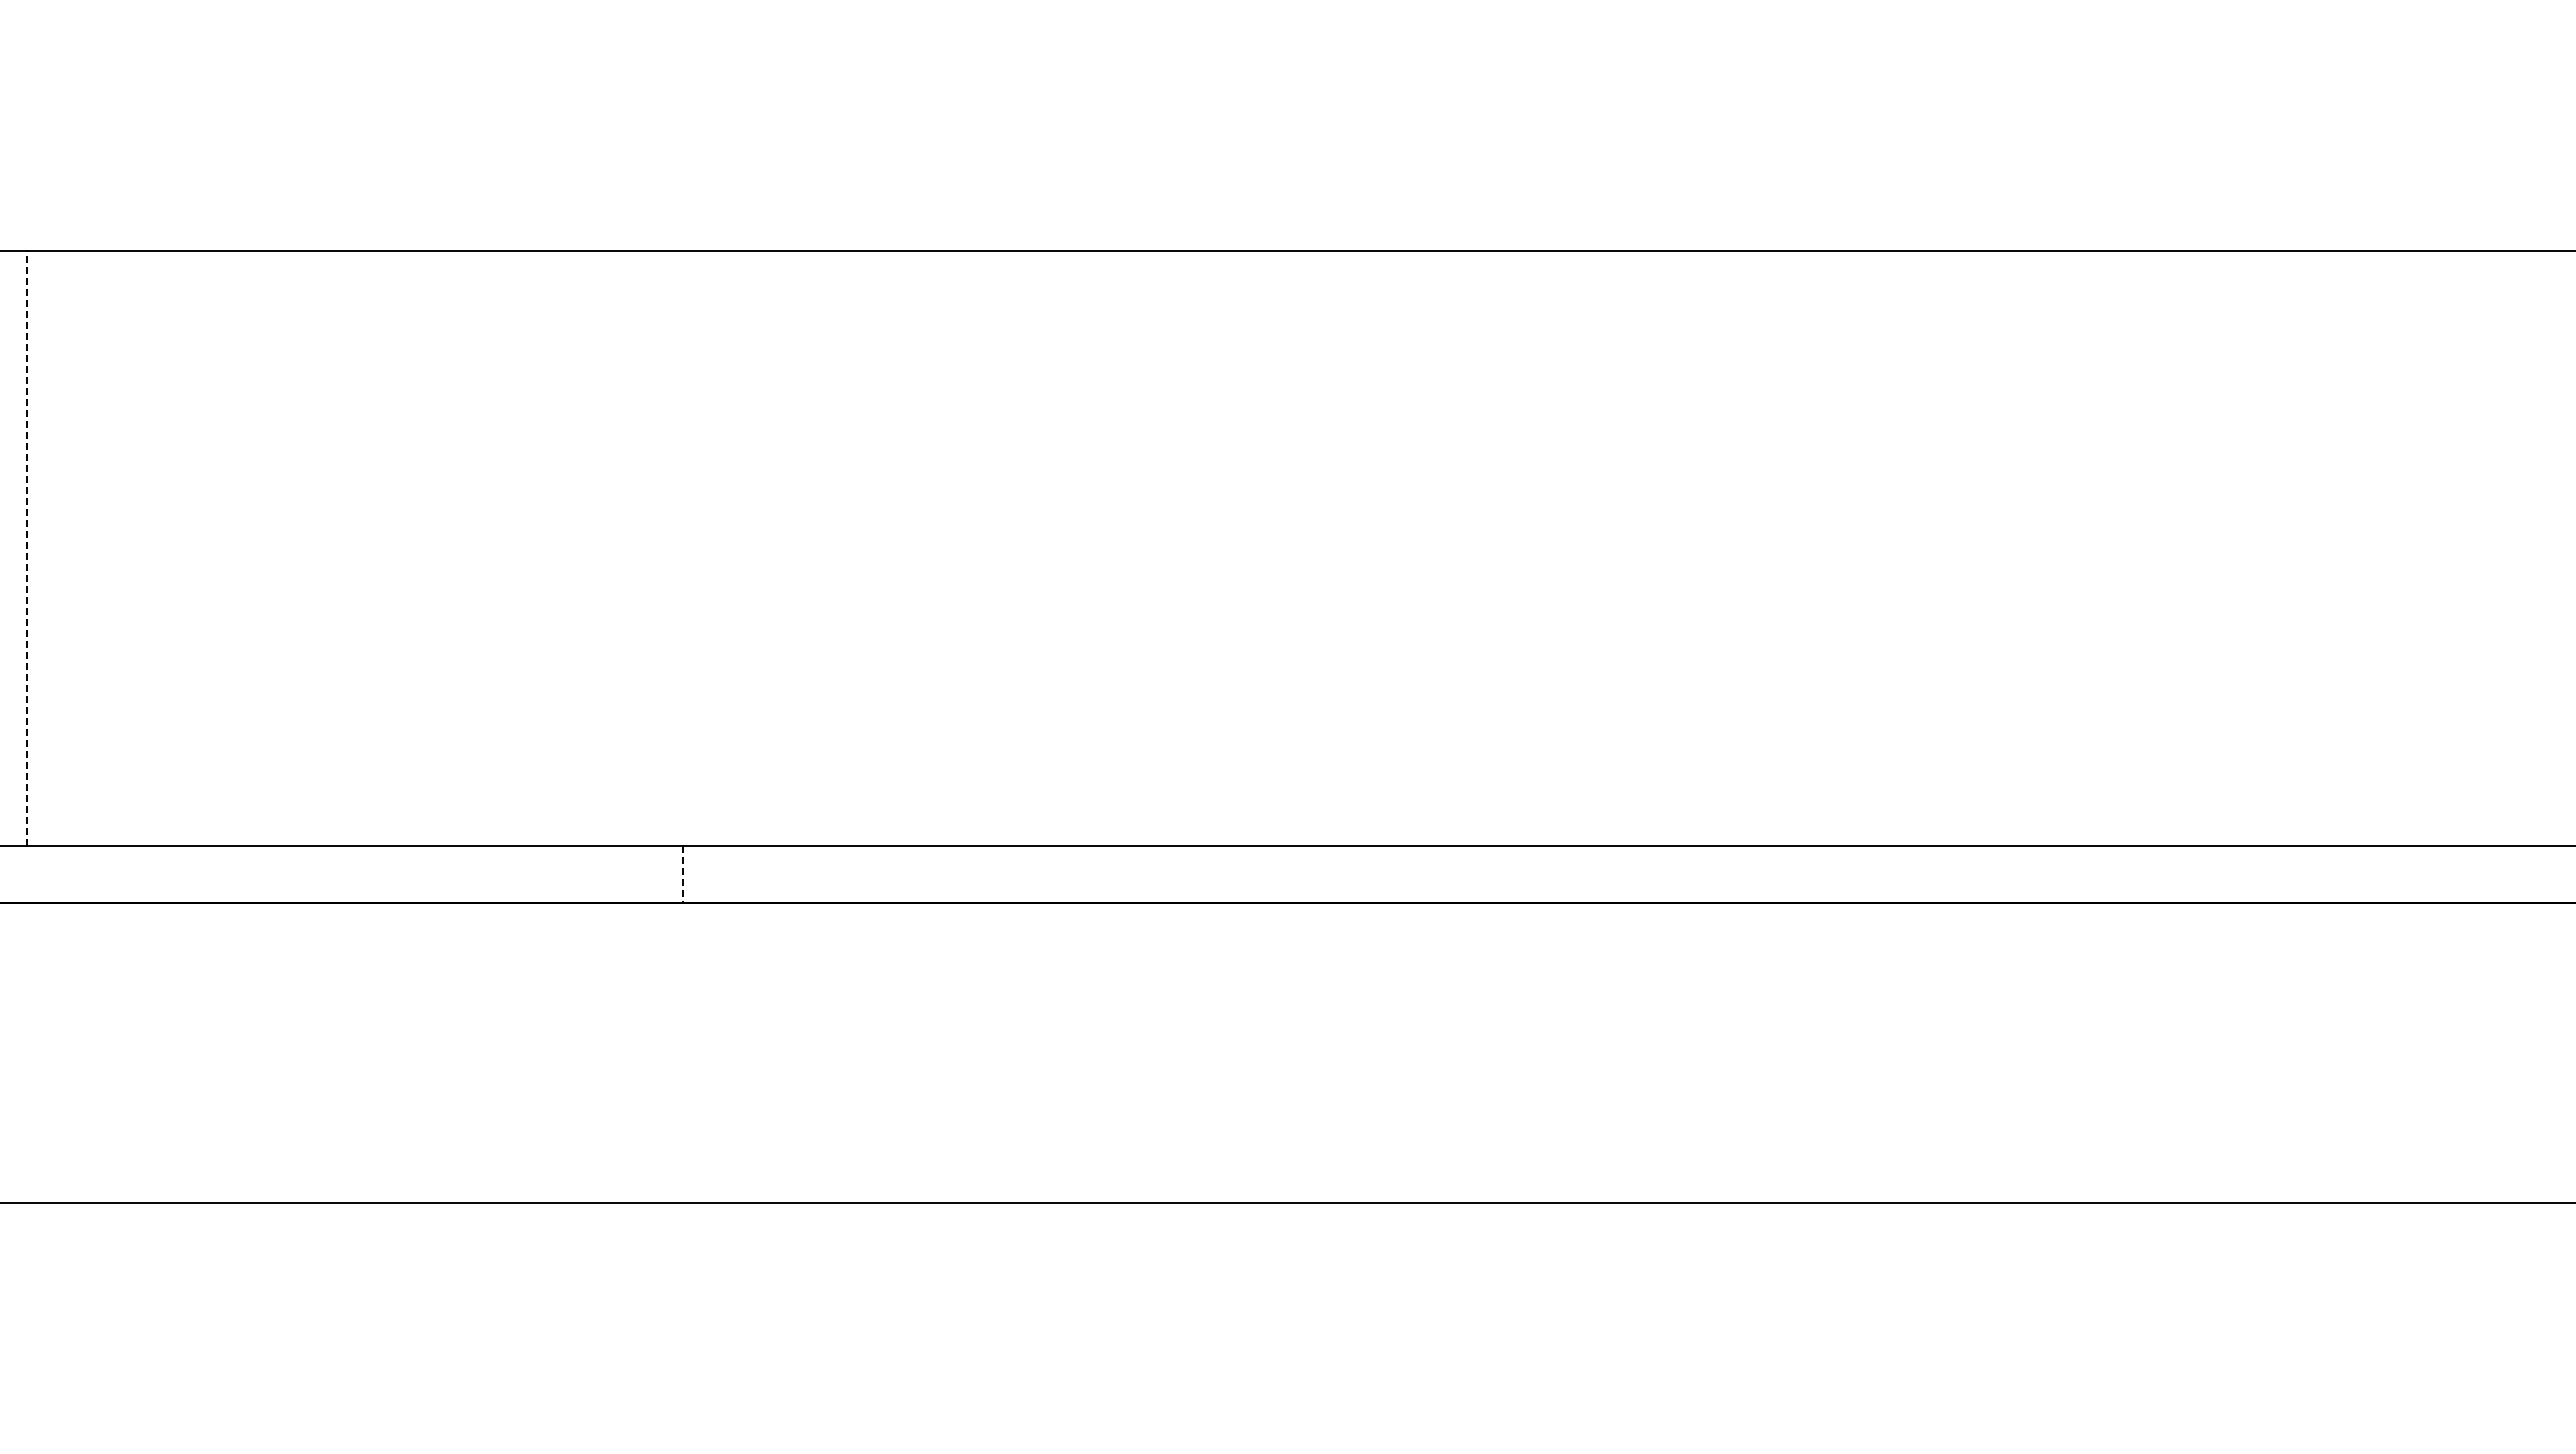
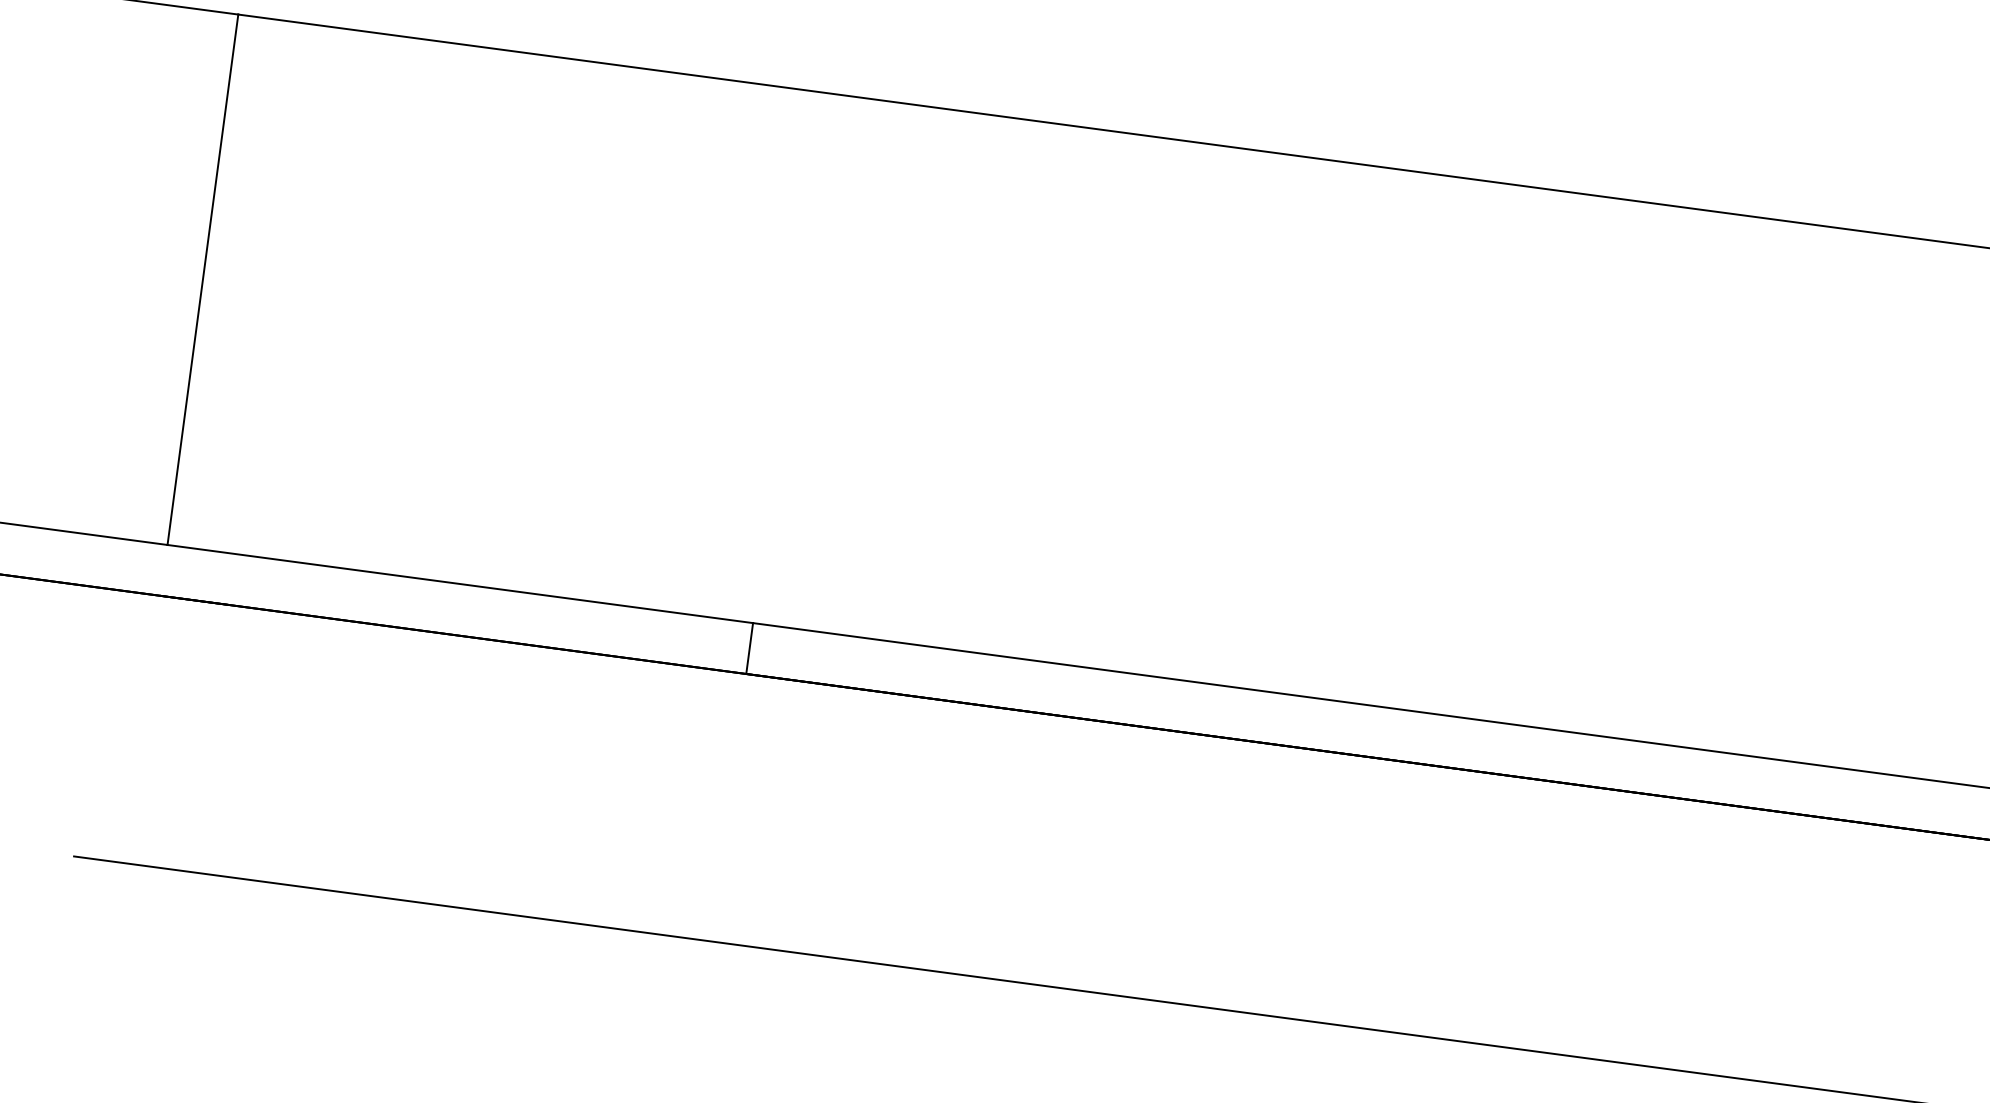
line: (26, 548) -> (202, 279), dashed -> solid
line: (683, 874) -> (749, 648), dashed -> solid

